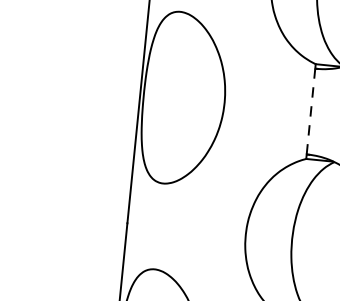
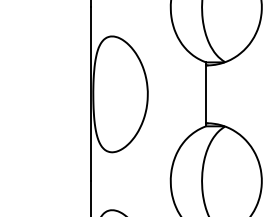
line: (311, 111) -> (206, 94), dashed -> solid

